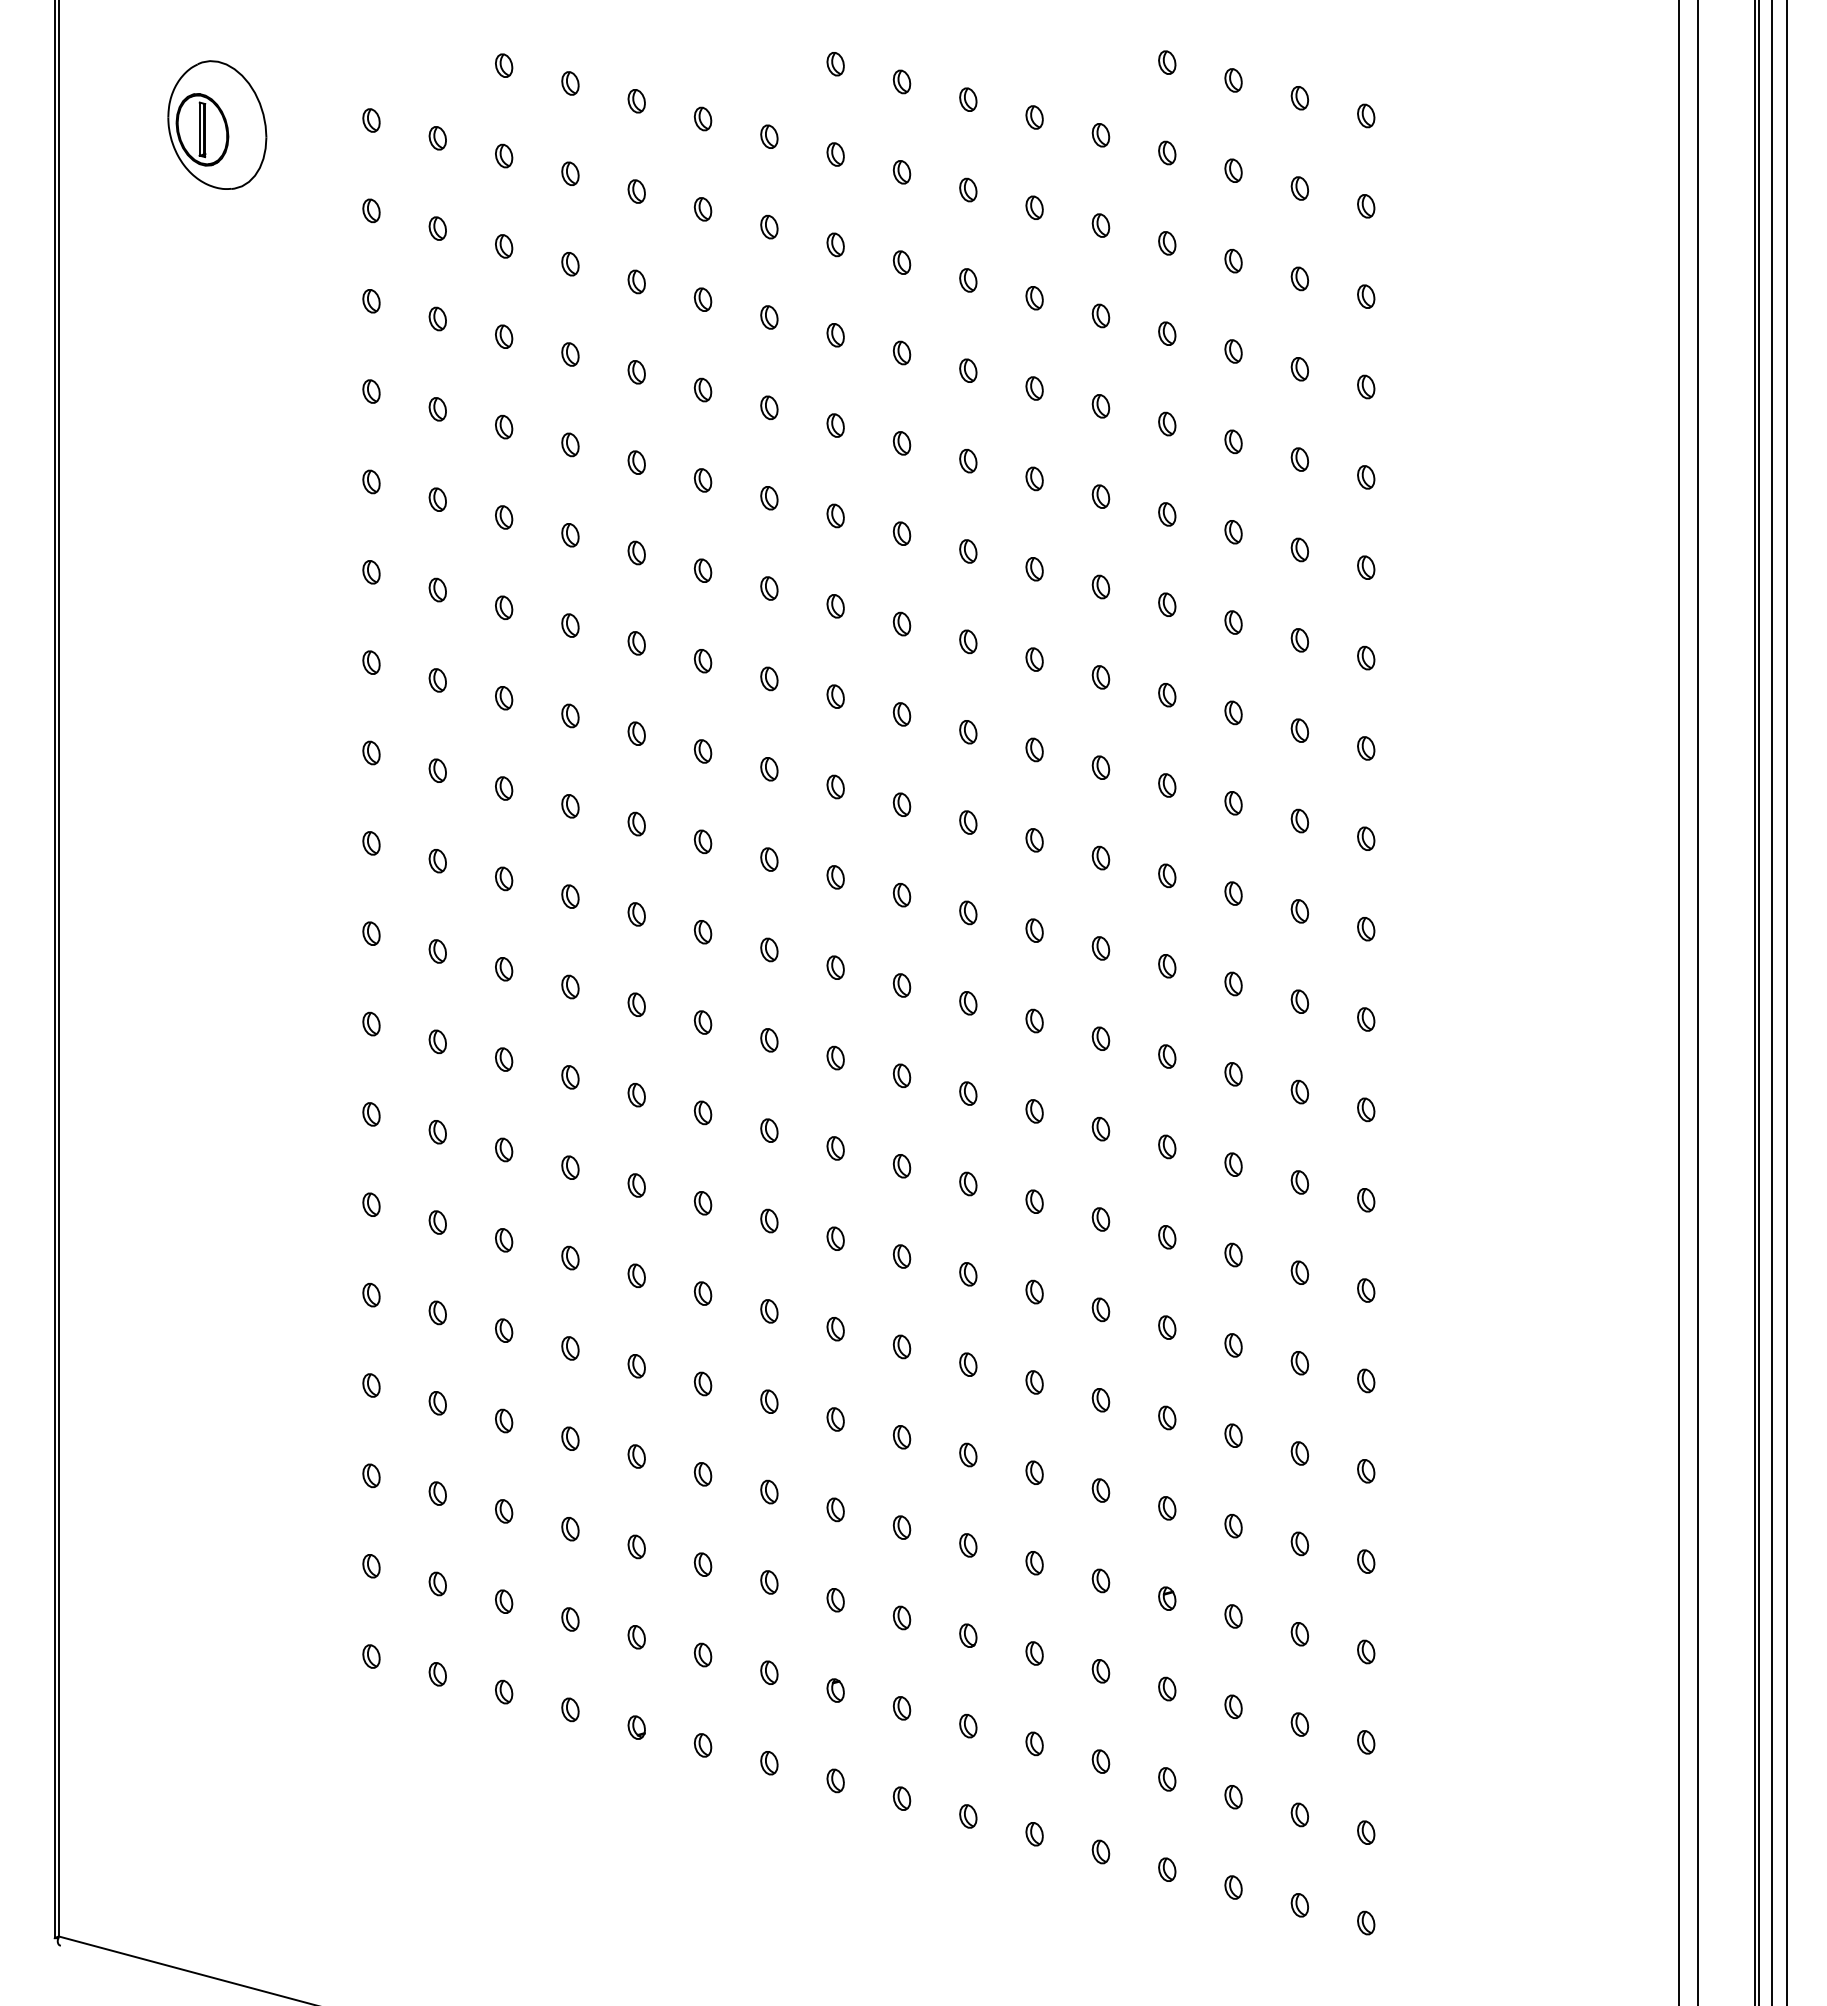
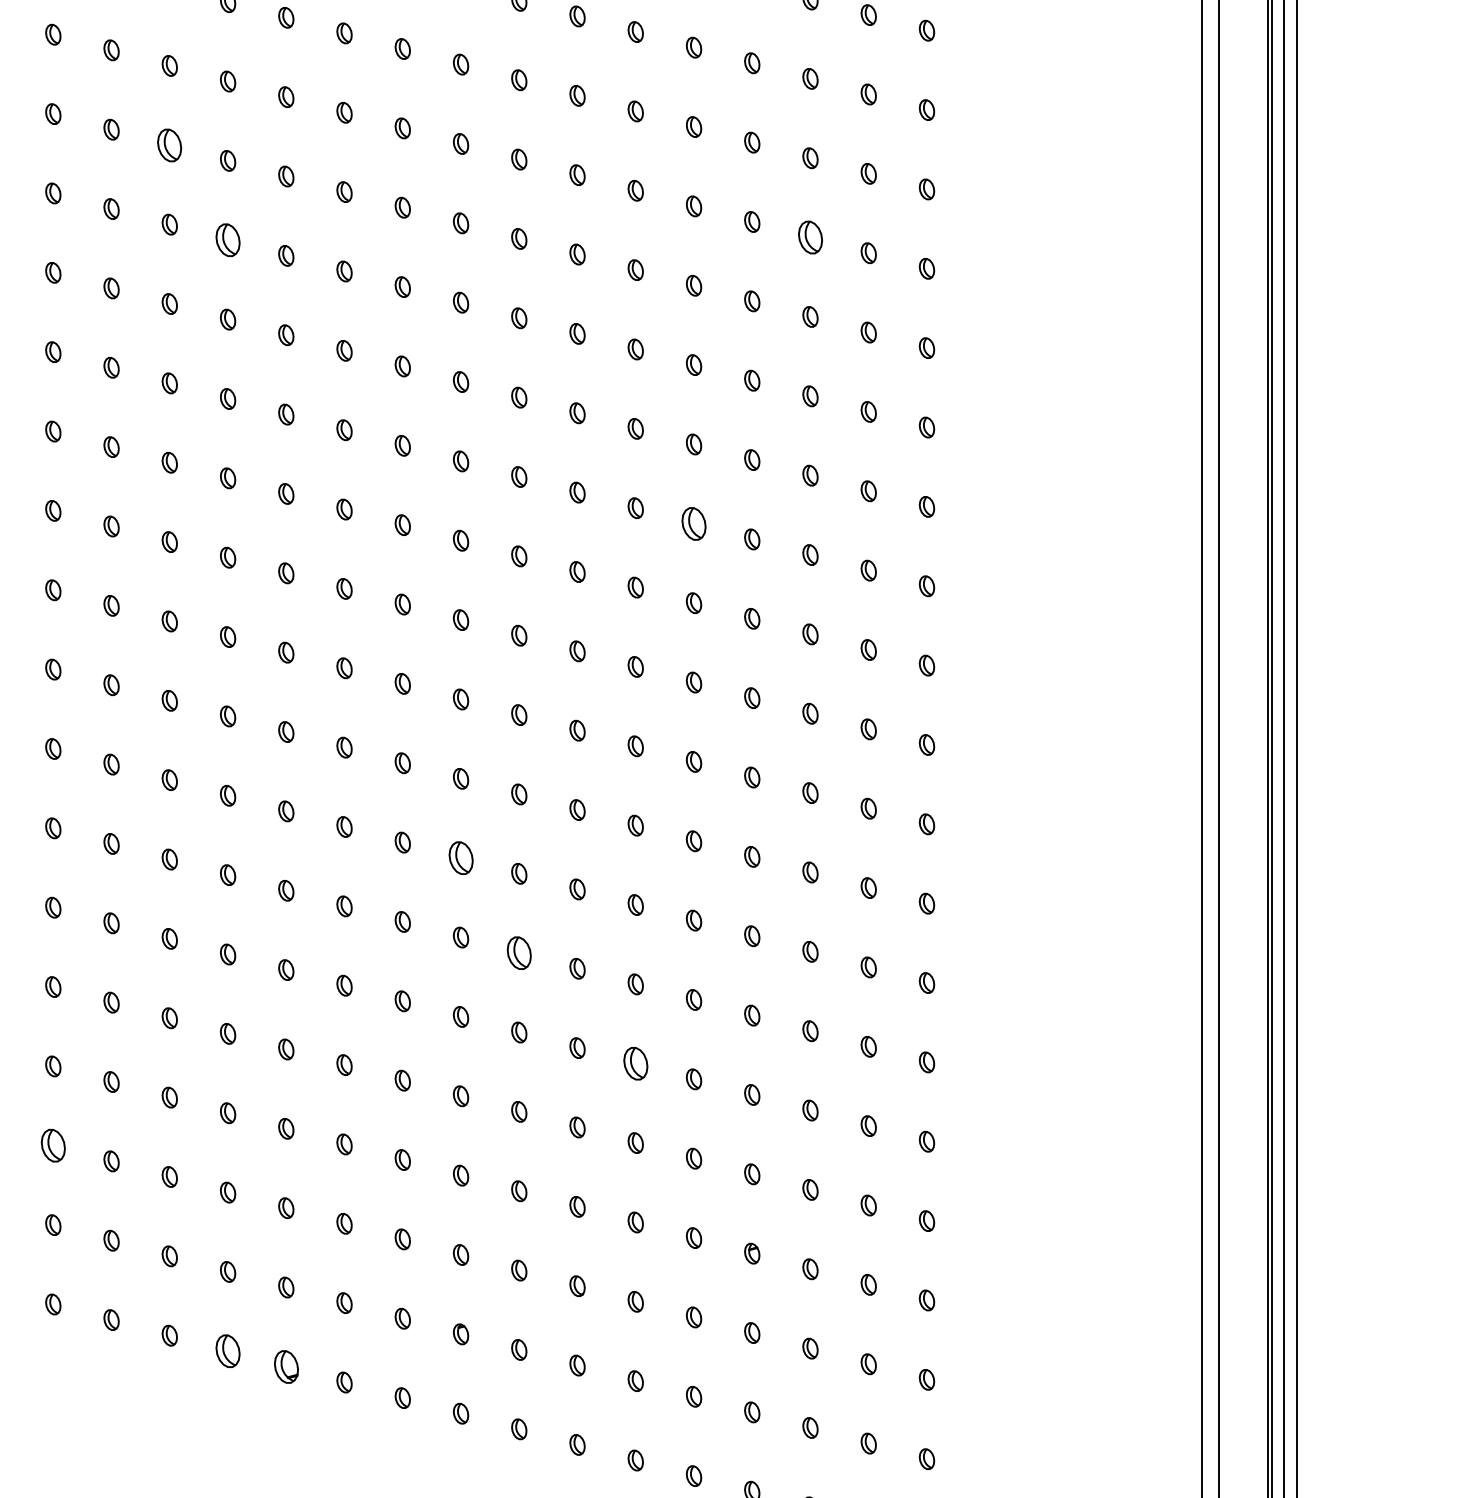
part: (504, 336) -> (170, 145), size x1.6
part: (1233, 441) -> (810, 237), size x1.6
part: (570, 444) -> (228, 239), size x1.6
part: (1100, 767) -> (693, 523), size x1.6
part: (835, 1148) -> (460, 858), size x1.6
part: (901, 1256) -> (518, 953), size x1.6
part: (1034, 1382) -> (635, 1063), size x1.6
part: (371, 1475) -> (53, 1145), size x1.6
part: (570, 1709) -> (228, 1350), size x1.6
part: (636, 1727) -> (286, 1366), size x1.6

